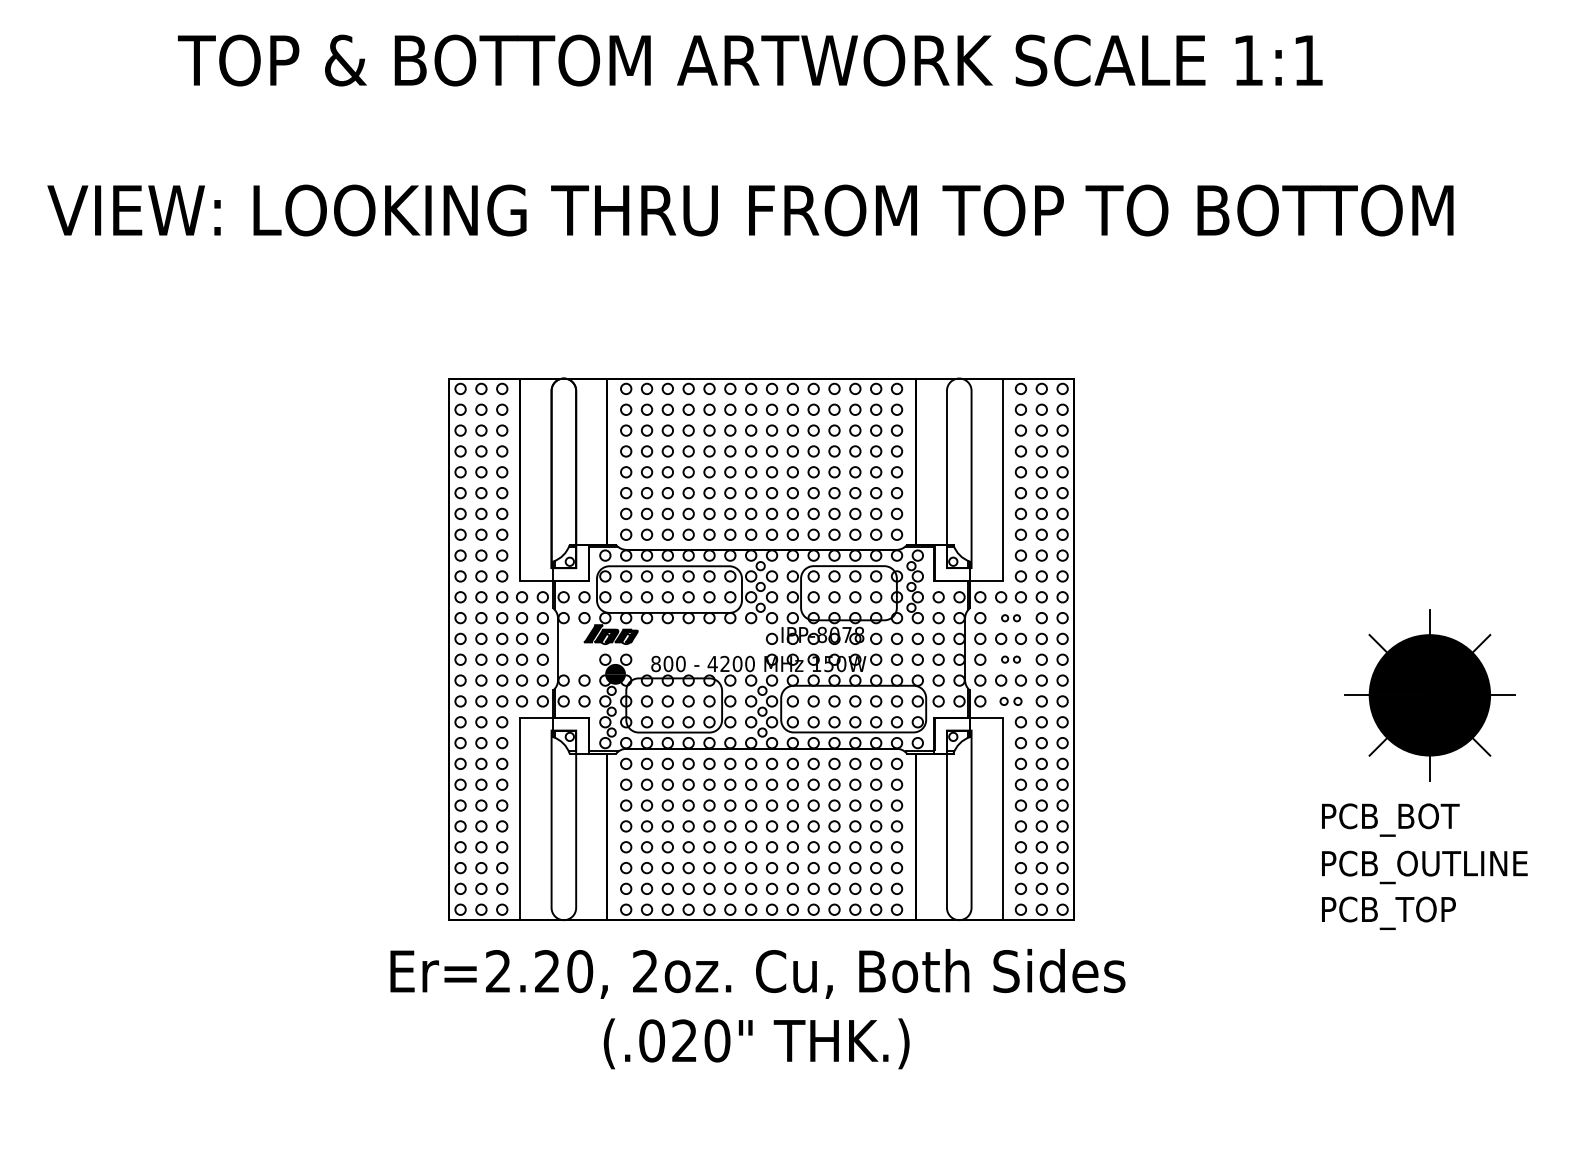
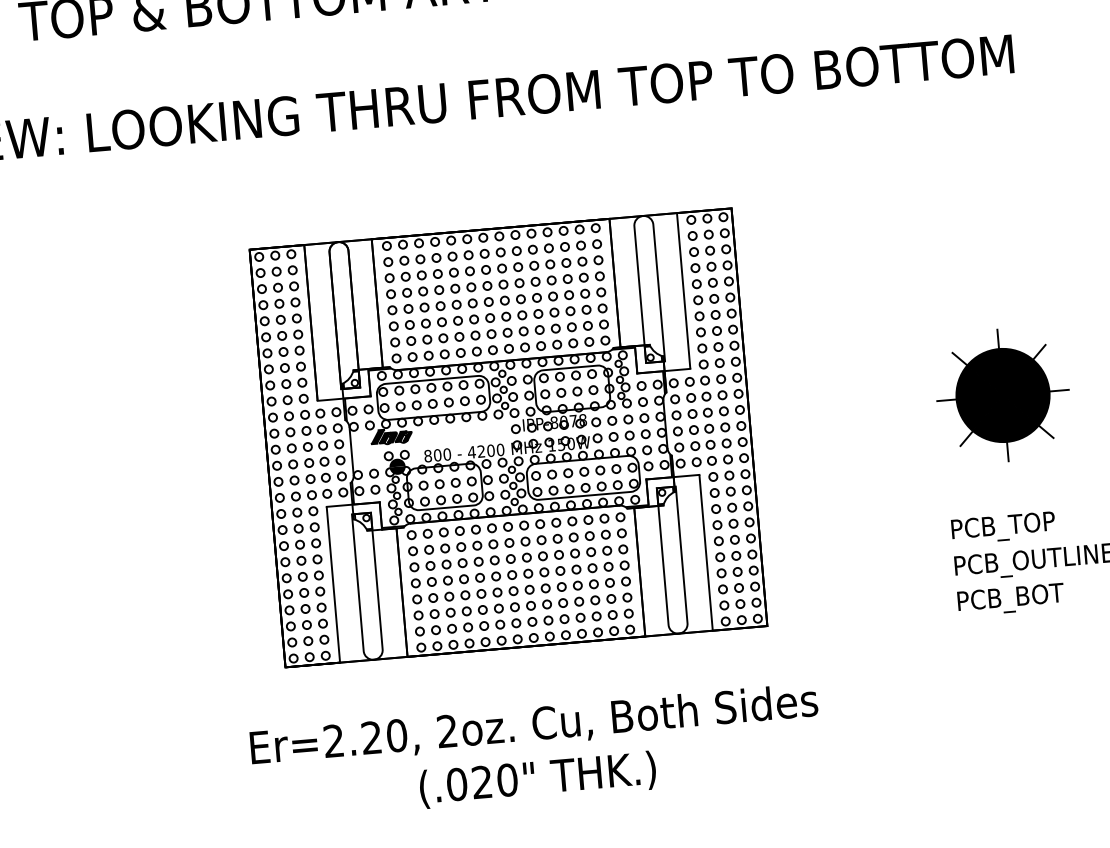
part: (1010, 618) -> (698, 397), size x1.67
part: (1010, 659) -> (701, 429), size x1.67
part: (1429, 695) -> (1002, 395), moved
part: (1010, 701) -> (703, 461), size x1.43
text: (1427, 816) -> (1033, 522), PCB_BOT -> PCB_TOP
text: (1427, 909) -> (1039, 594), PCB_TOP -> PCB_BOT
text: (757, 1009) -> (536, 753), moved

